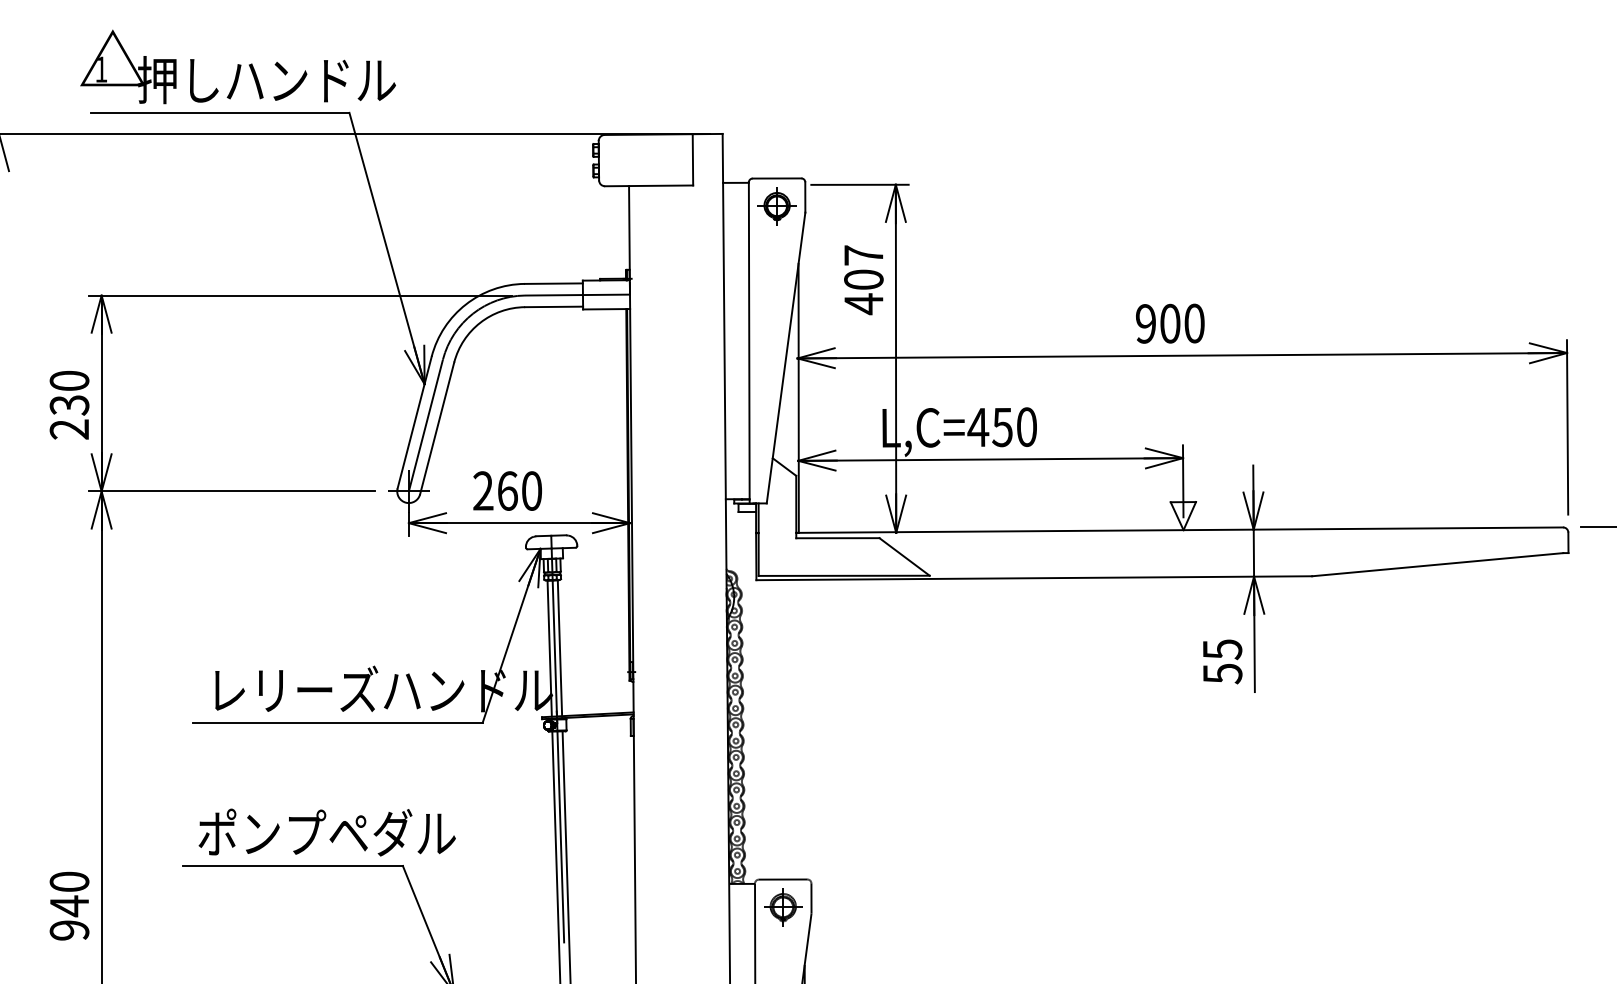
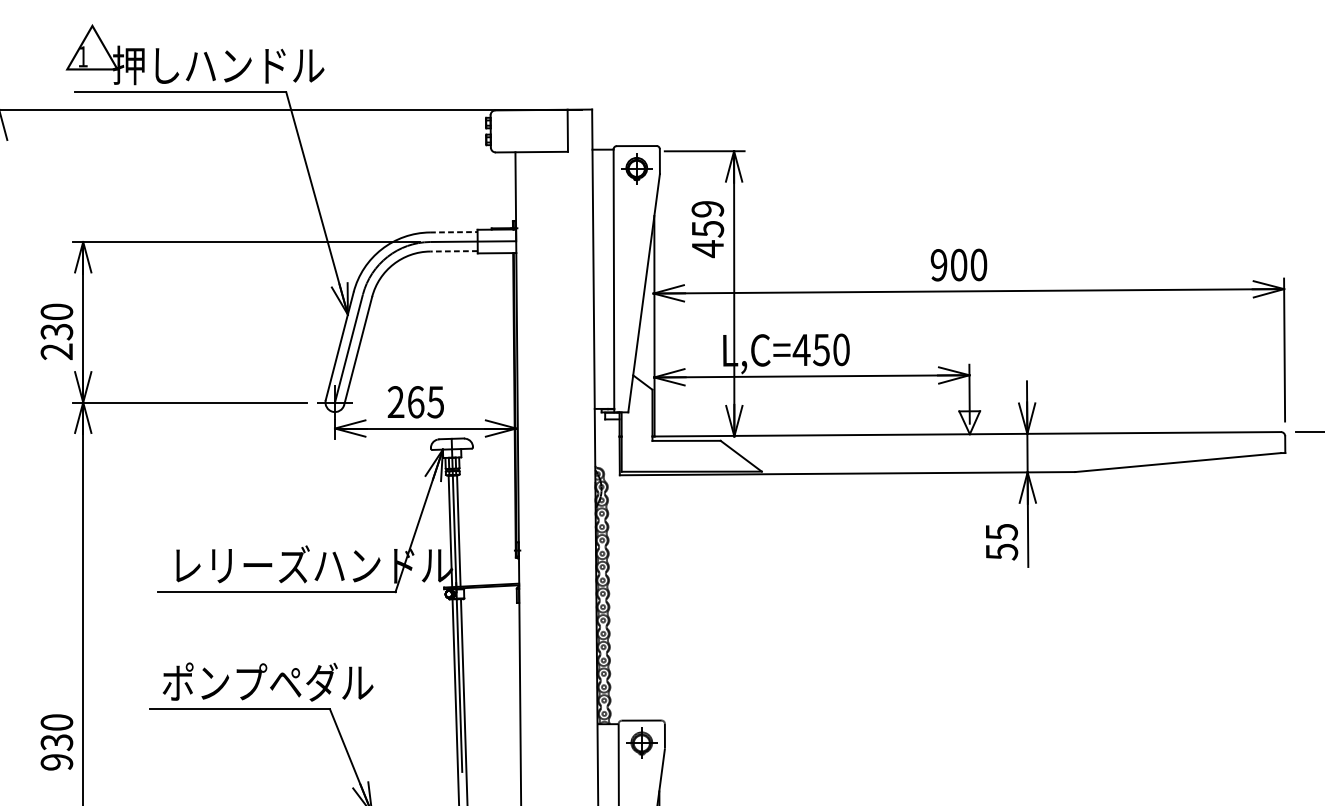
text: (863, 267) -> (707, 219), 407 -> 459
line: (553, 283) -> (453, 232), solid -> dashed
line: (554, 306) -> (454, 250), solid -> dashed
text: (531, 490) -> (435, 401), 260 -> 265
text: (69, 906) -> (56, 742), 940 -> 930

